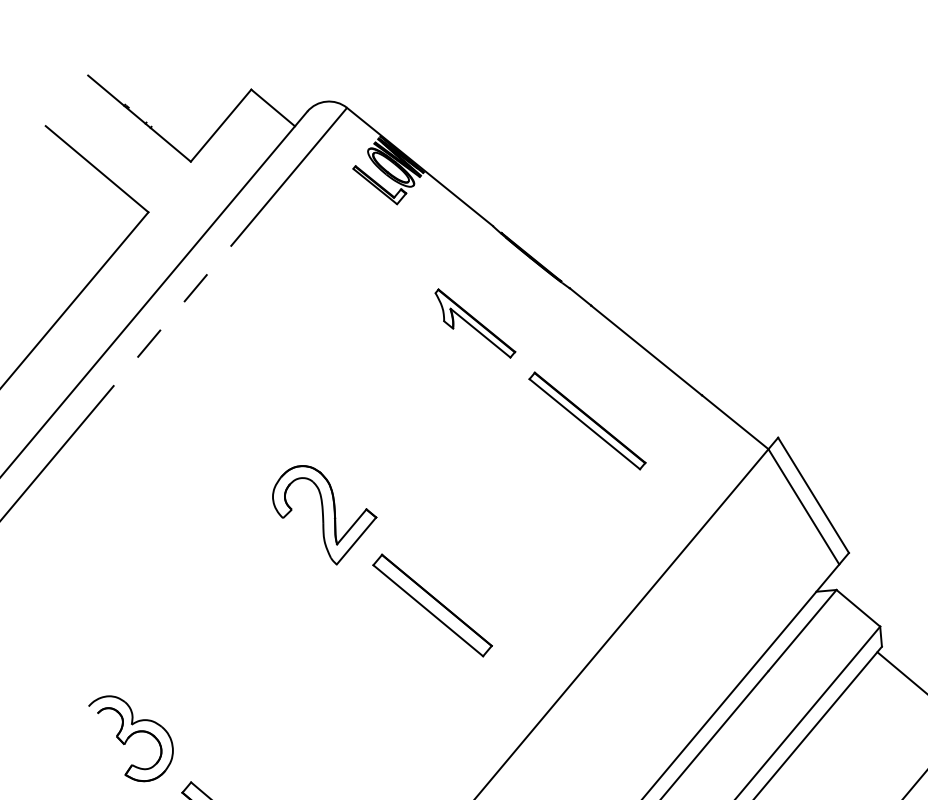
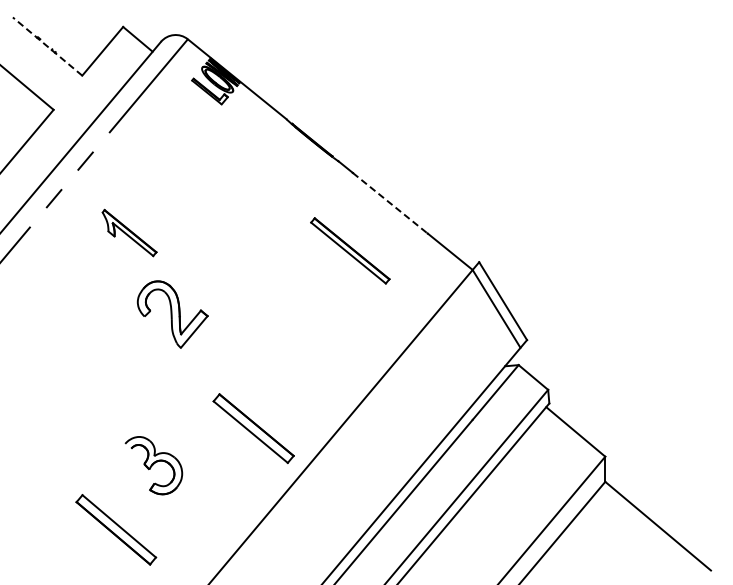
line: (139, 118) -> (47, 46), solid -> dashed
part: (475, 322) -> (129, 232), moved
line: (646, 350) -> (390, 203), solid -> dashed
part: (432, 605) -> (253, 428), moved
part: (130, 738) -> (153, 465), moved

